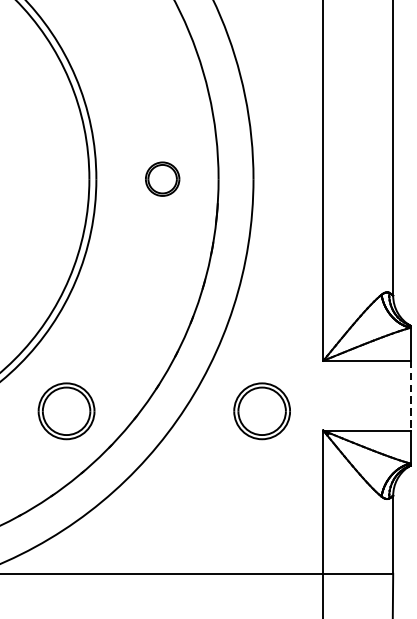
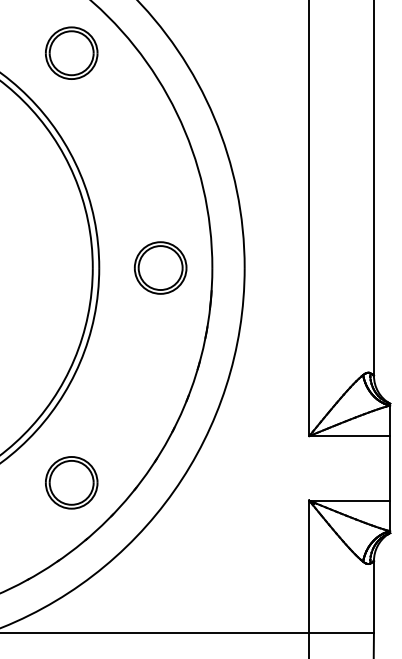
part: (162, 178) -> (160, 267), size x1.67
line: (411, 395) -> (390, 468), dashed -> solid
part: (261, 410) -> (252, 482), removed

